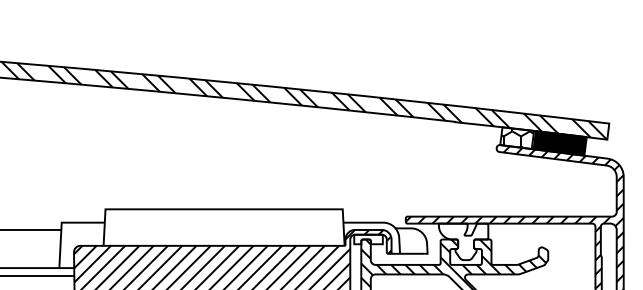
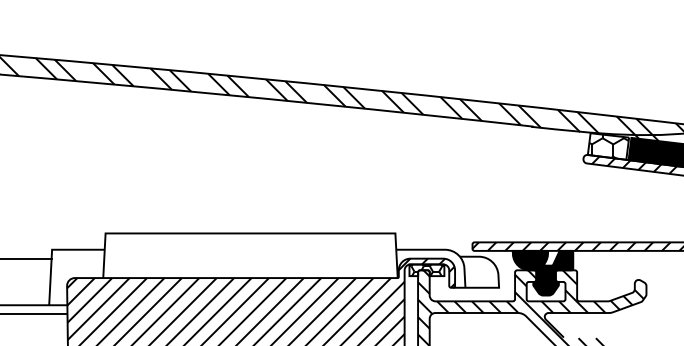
hatch: (368, 239) -> (426, 270), added
fill: (463, 241) -> (542, 272), added

